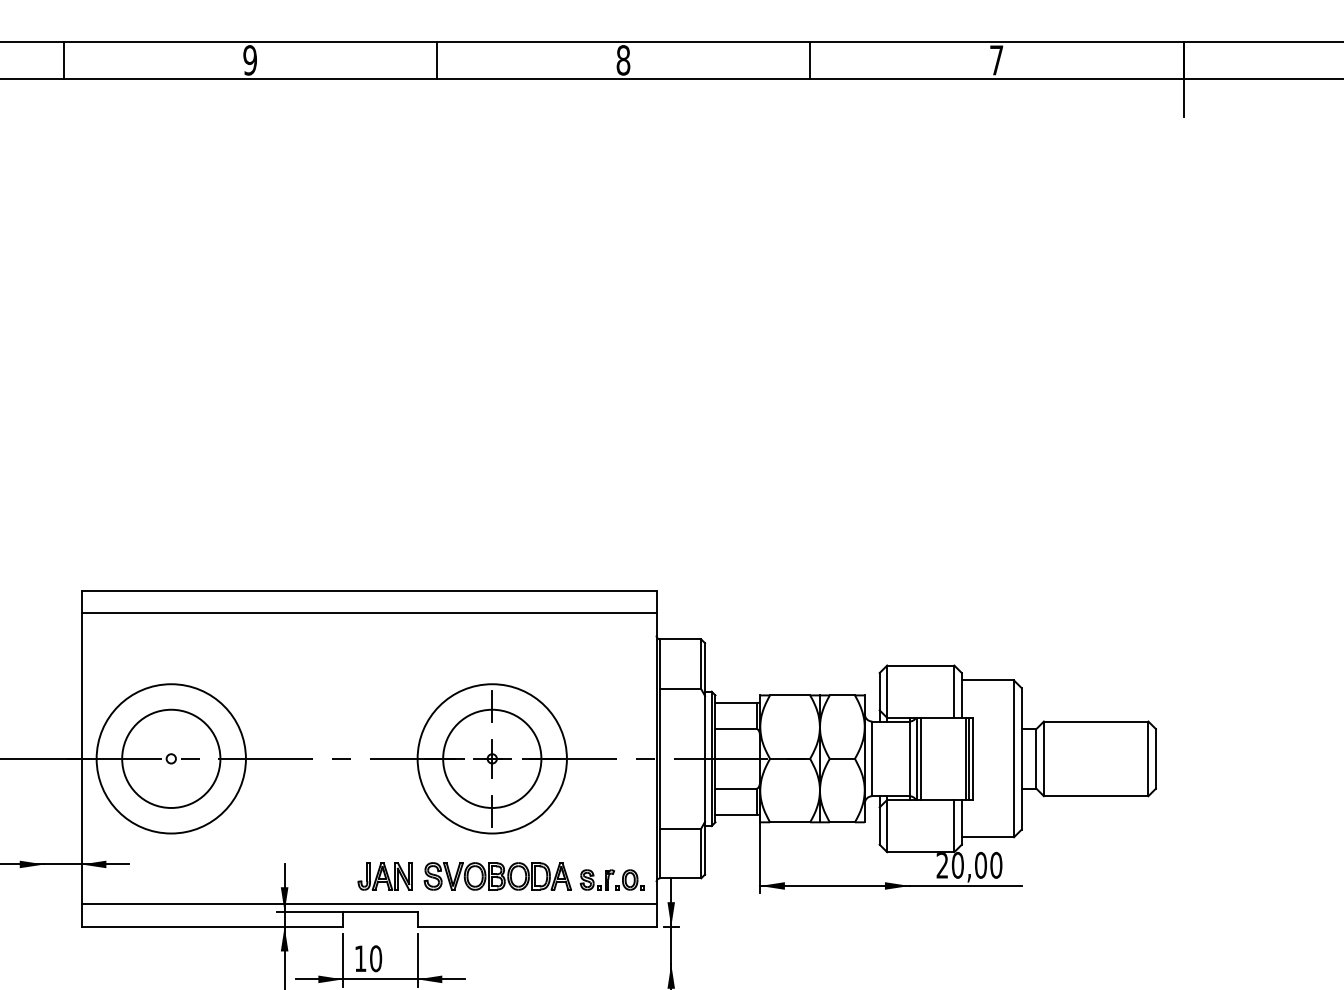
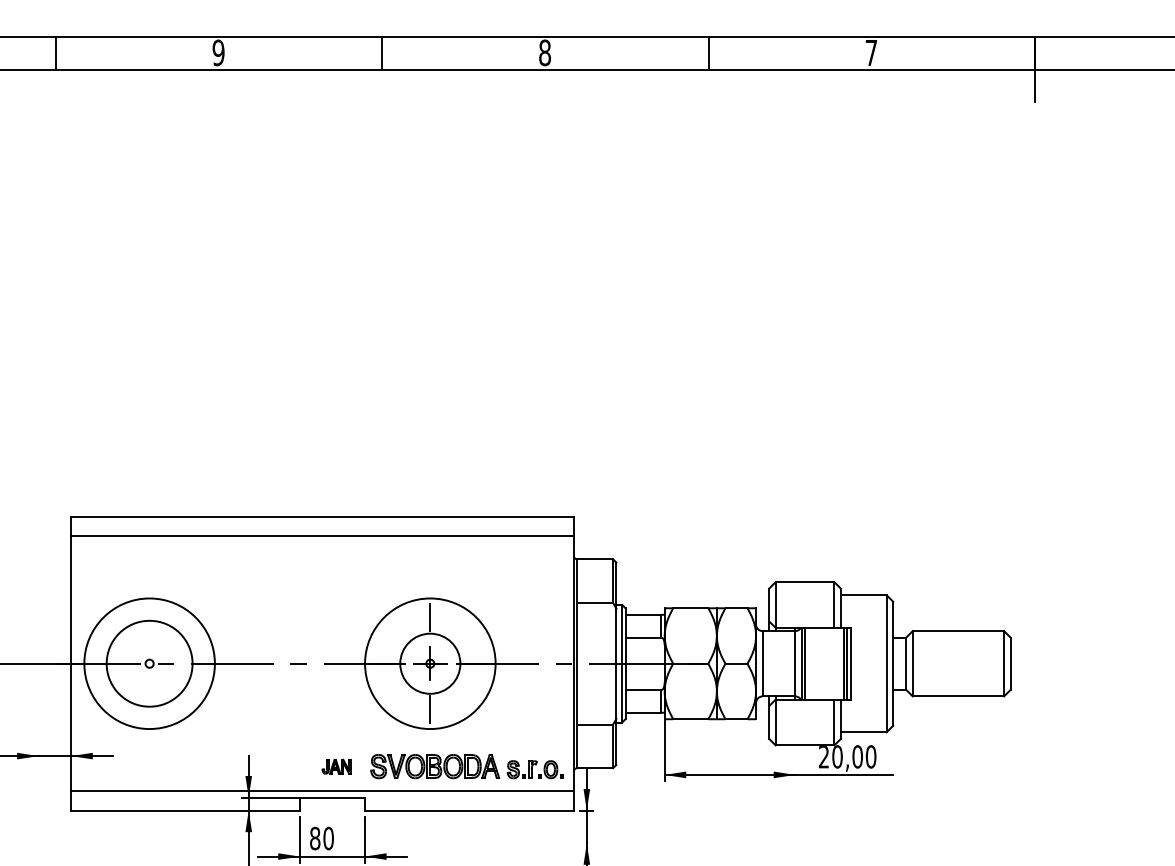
circle: (492, 758) -> (430, 663), size x0.7
part: (384, 876) -> (336, 766), size x0.6
text: (360, 958) -> (315, 838), 10 -> 80

